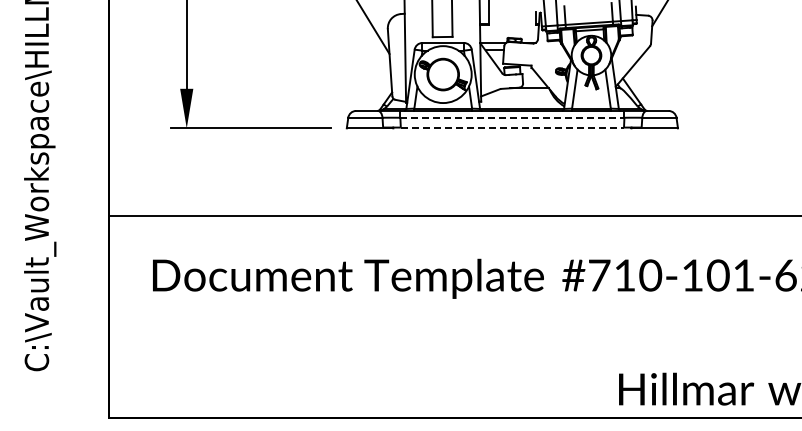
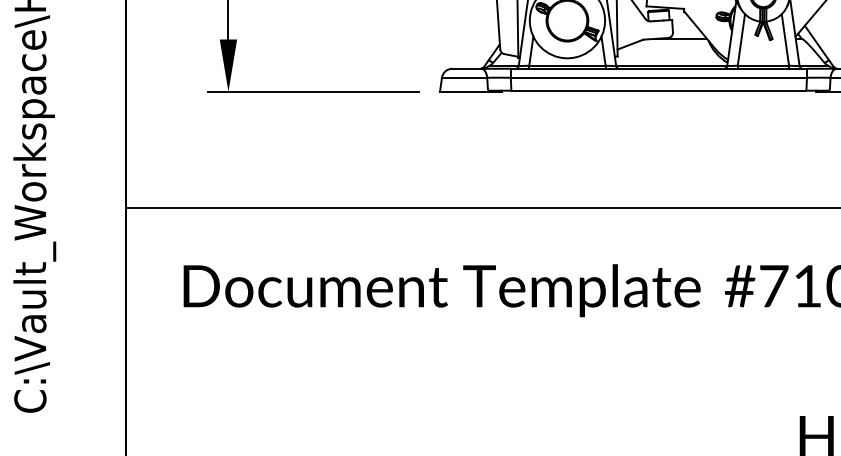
line: (512, 117) -> (659, 77), dashed -> solid
line: (512, 127) -> (659, 90), dashed -> solid

